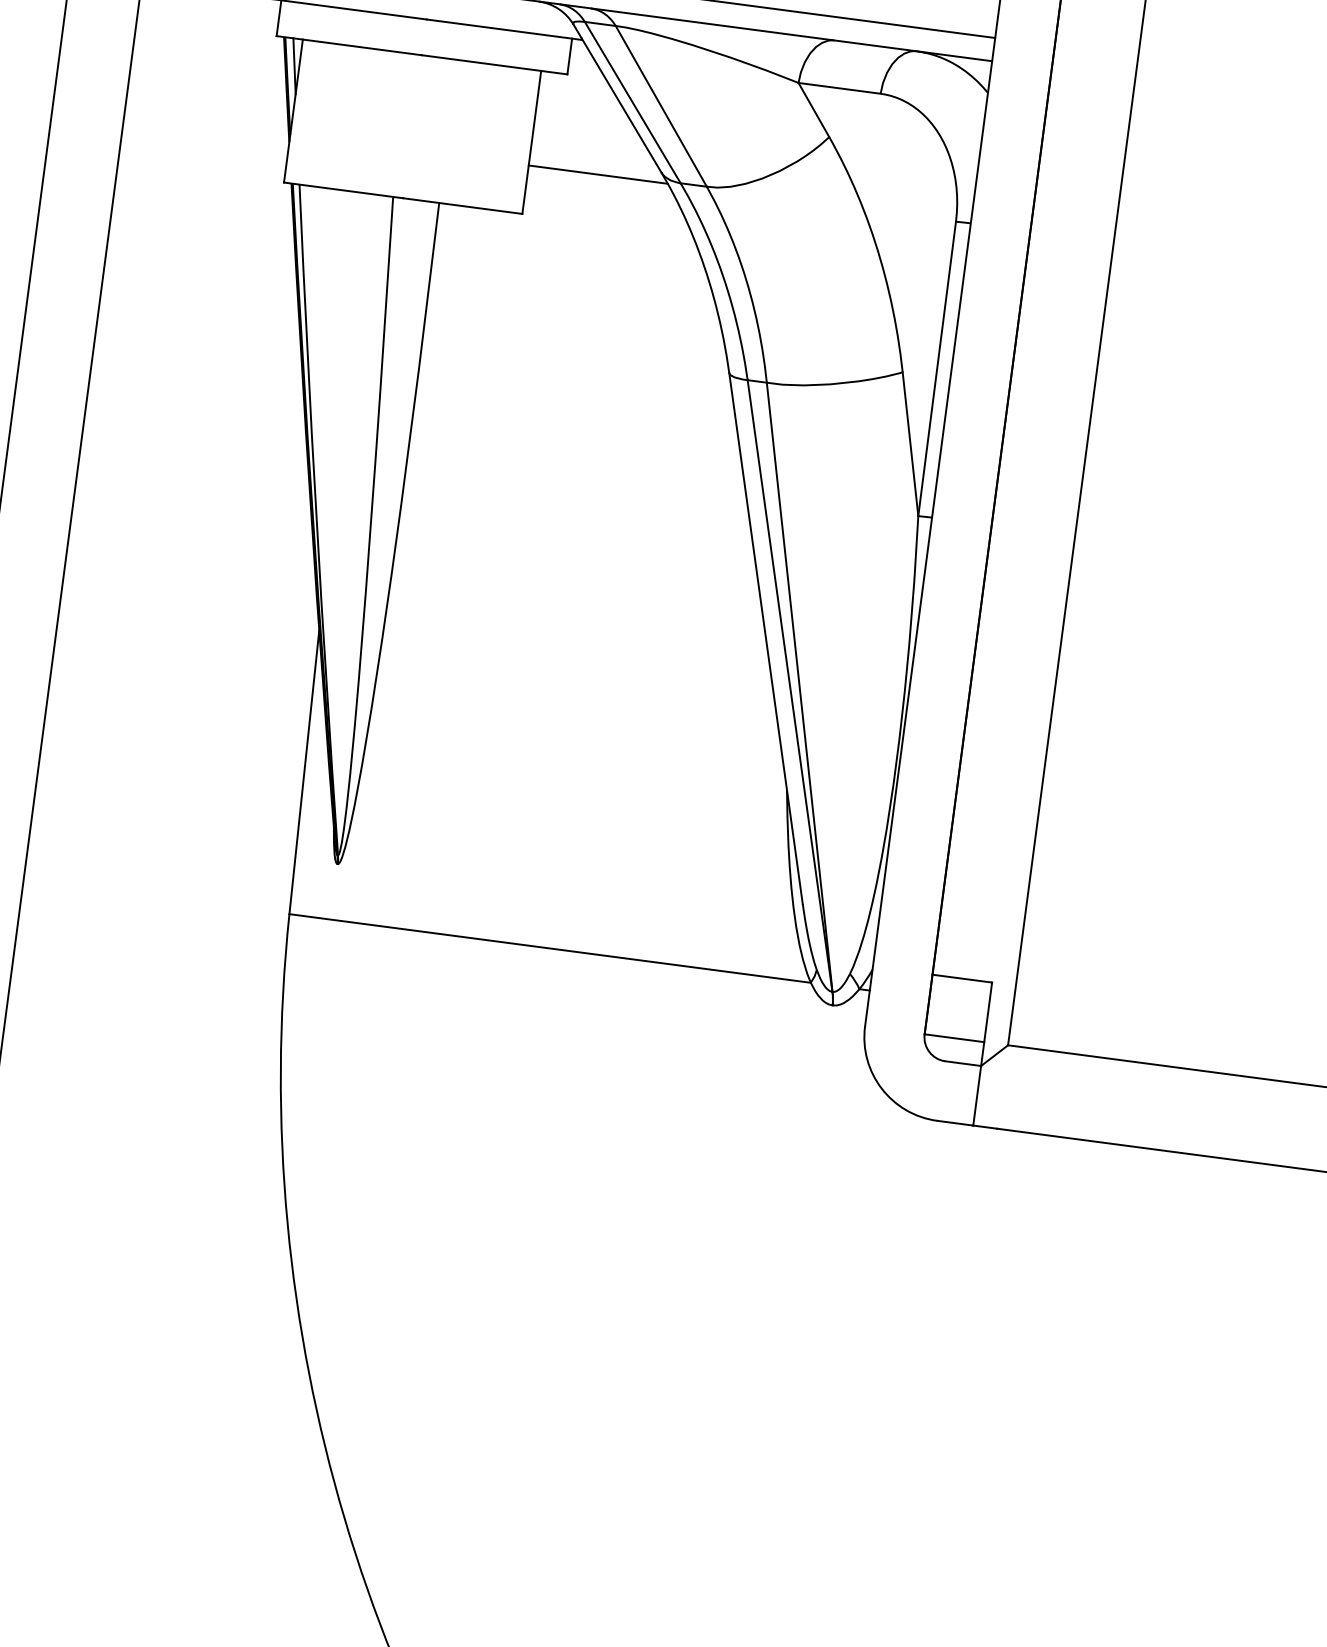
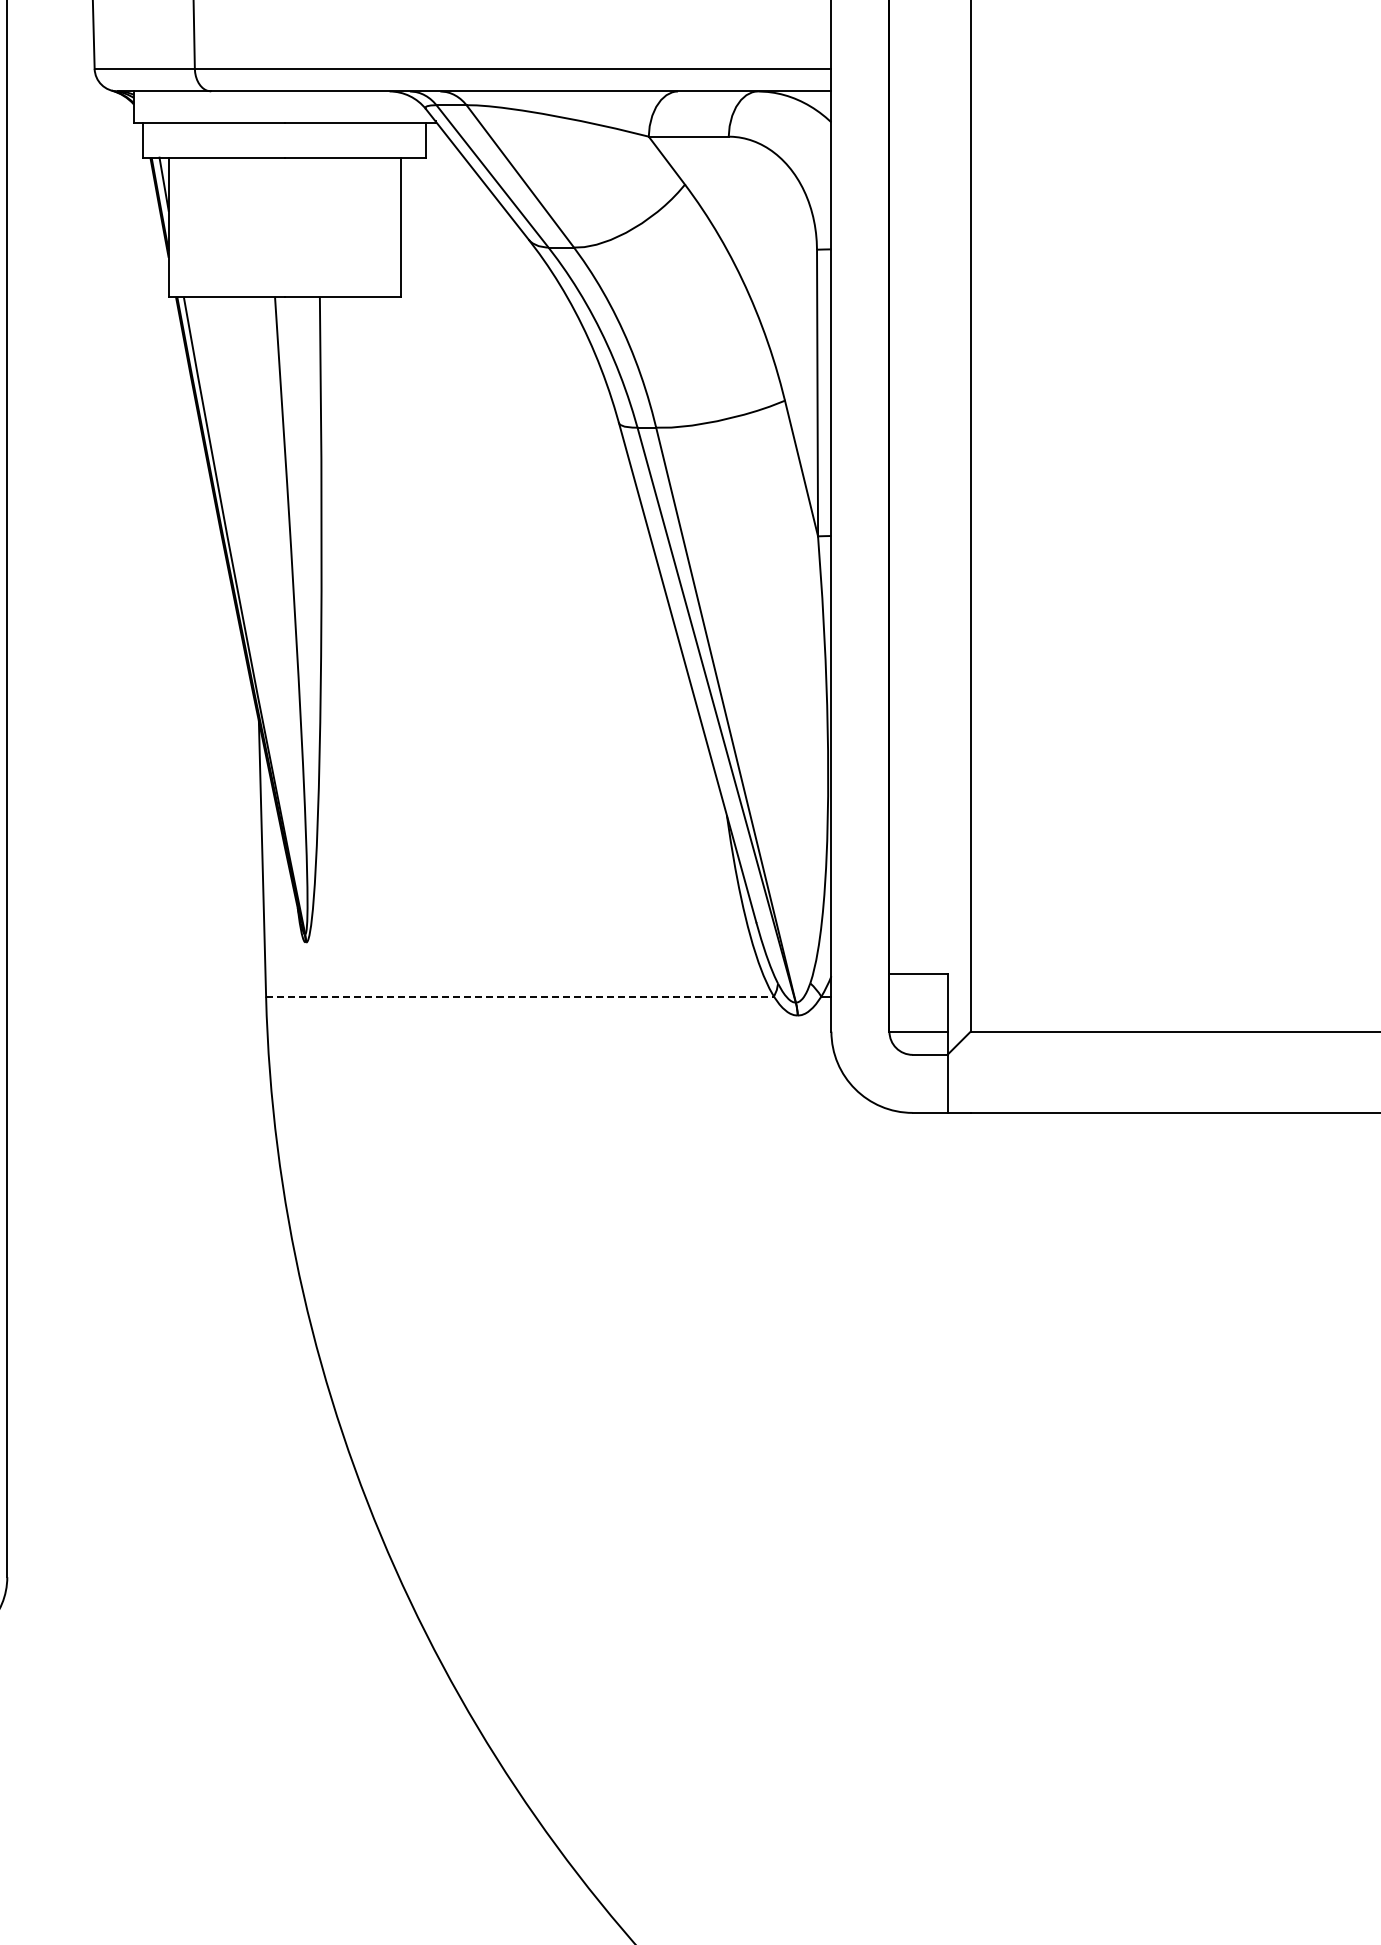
line: (598, 174) -> (468, 249), removed
line: (550, 948) -> (520, 996), solid -> dashed

